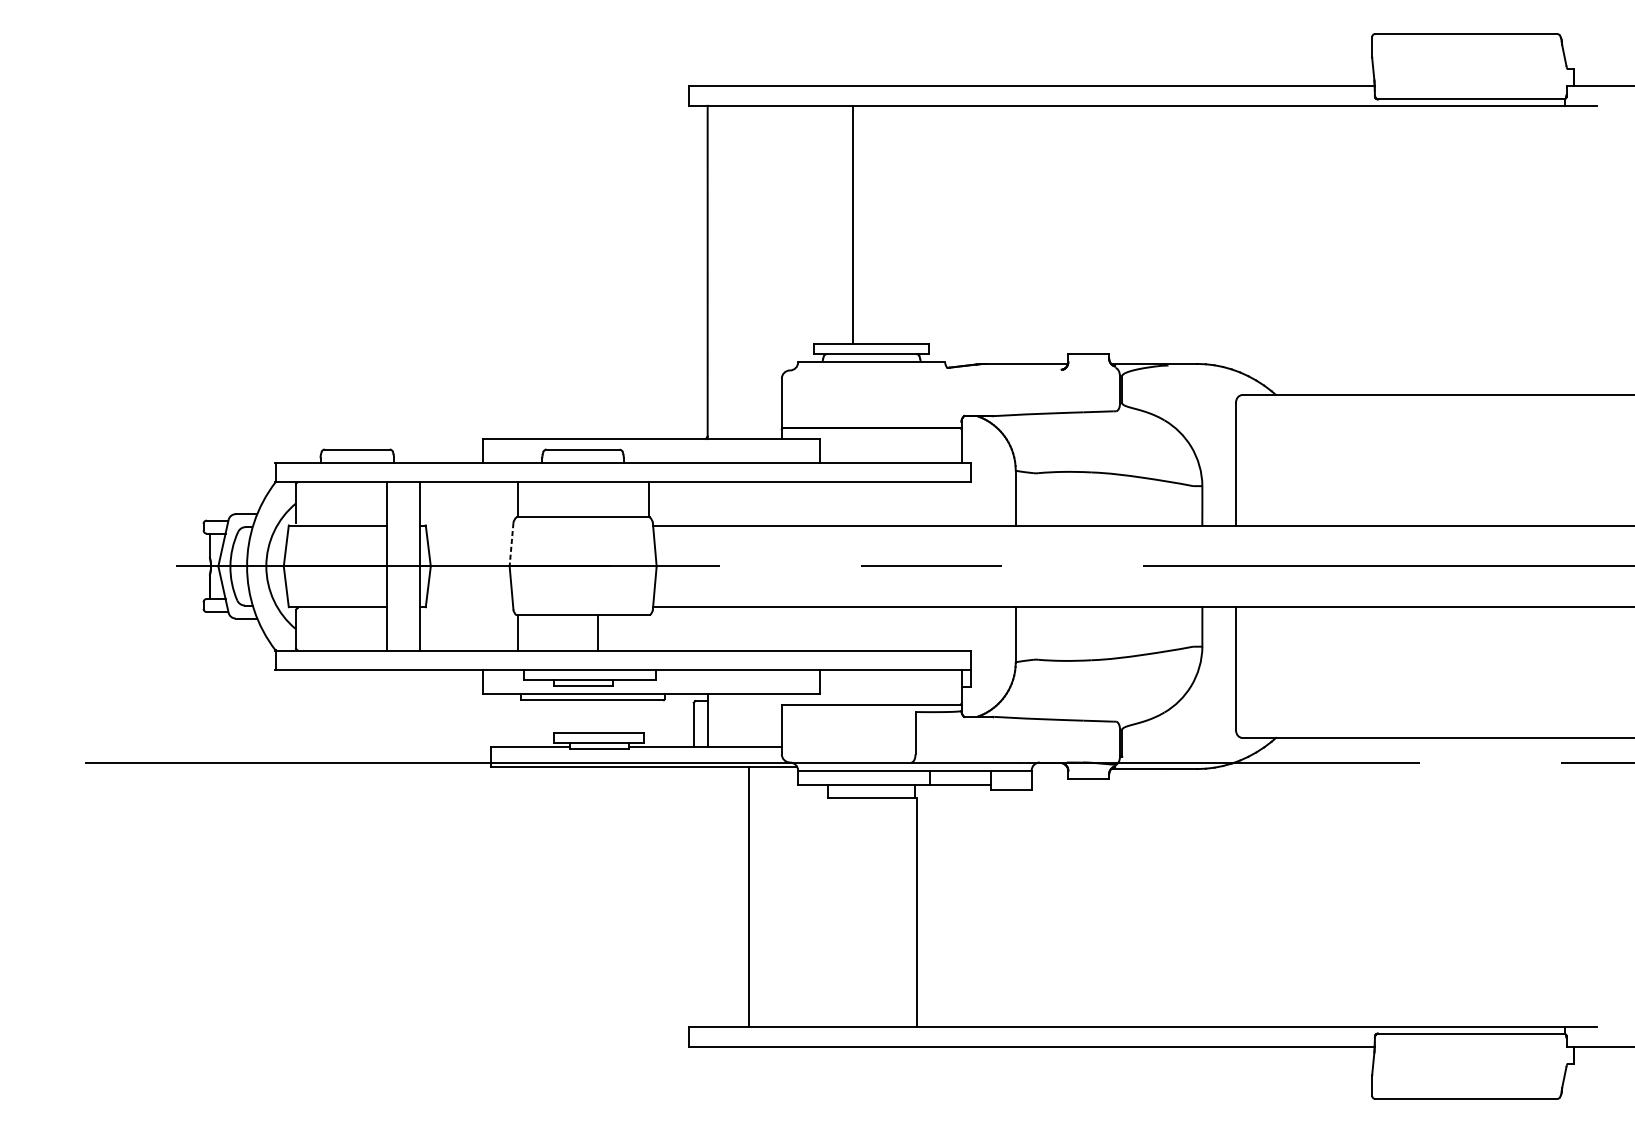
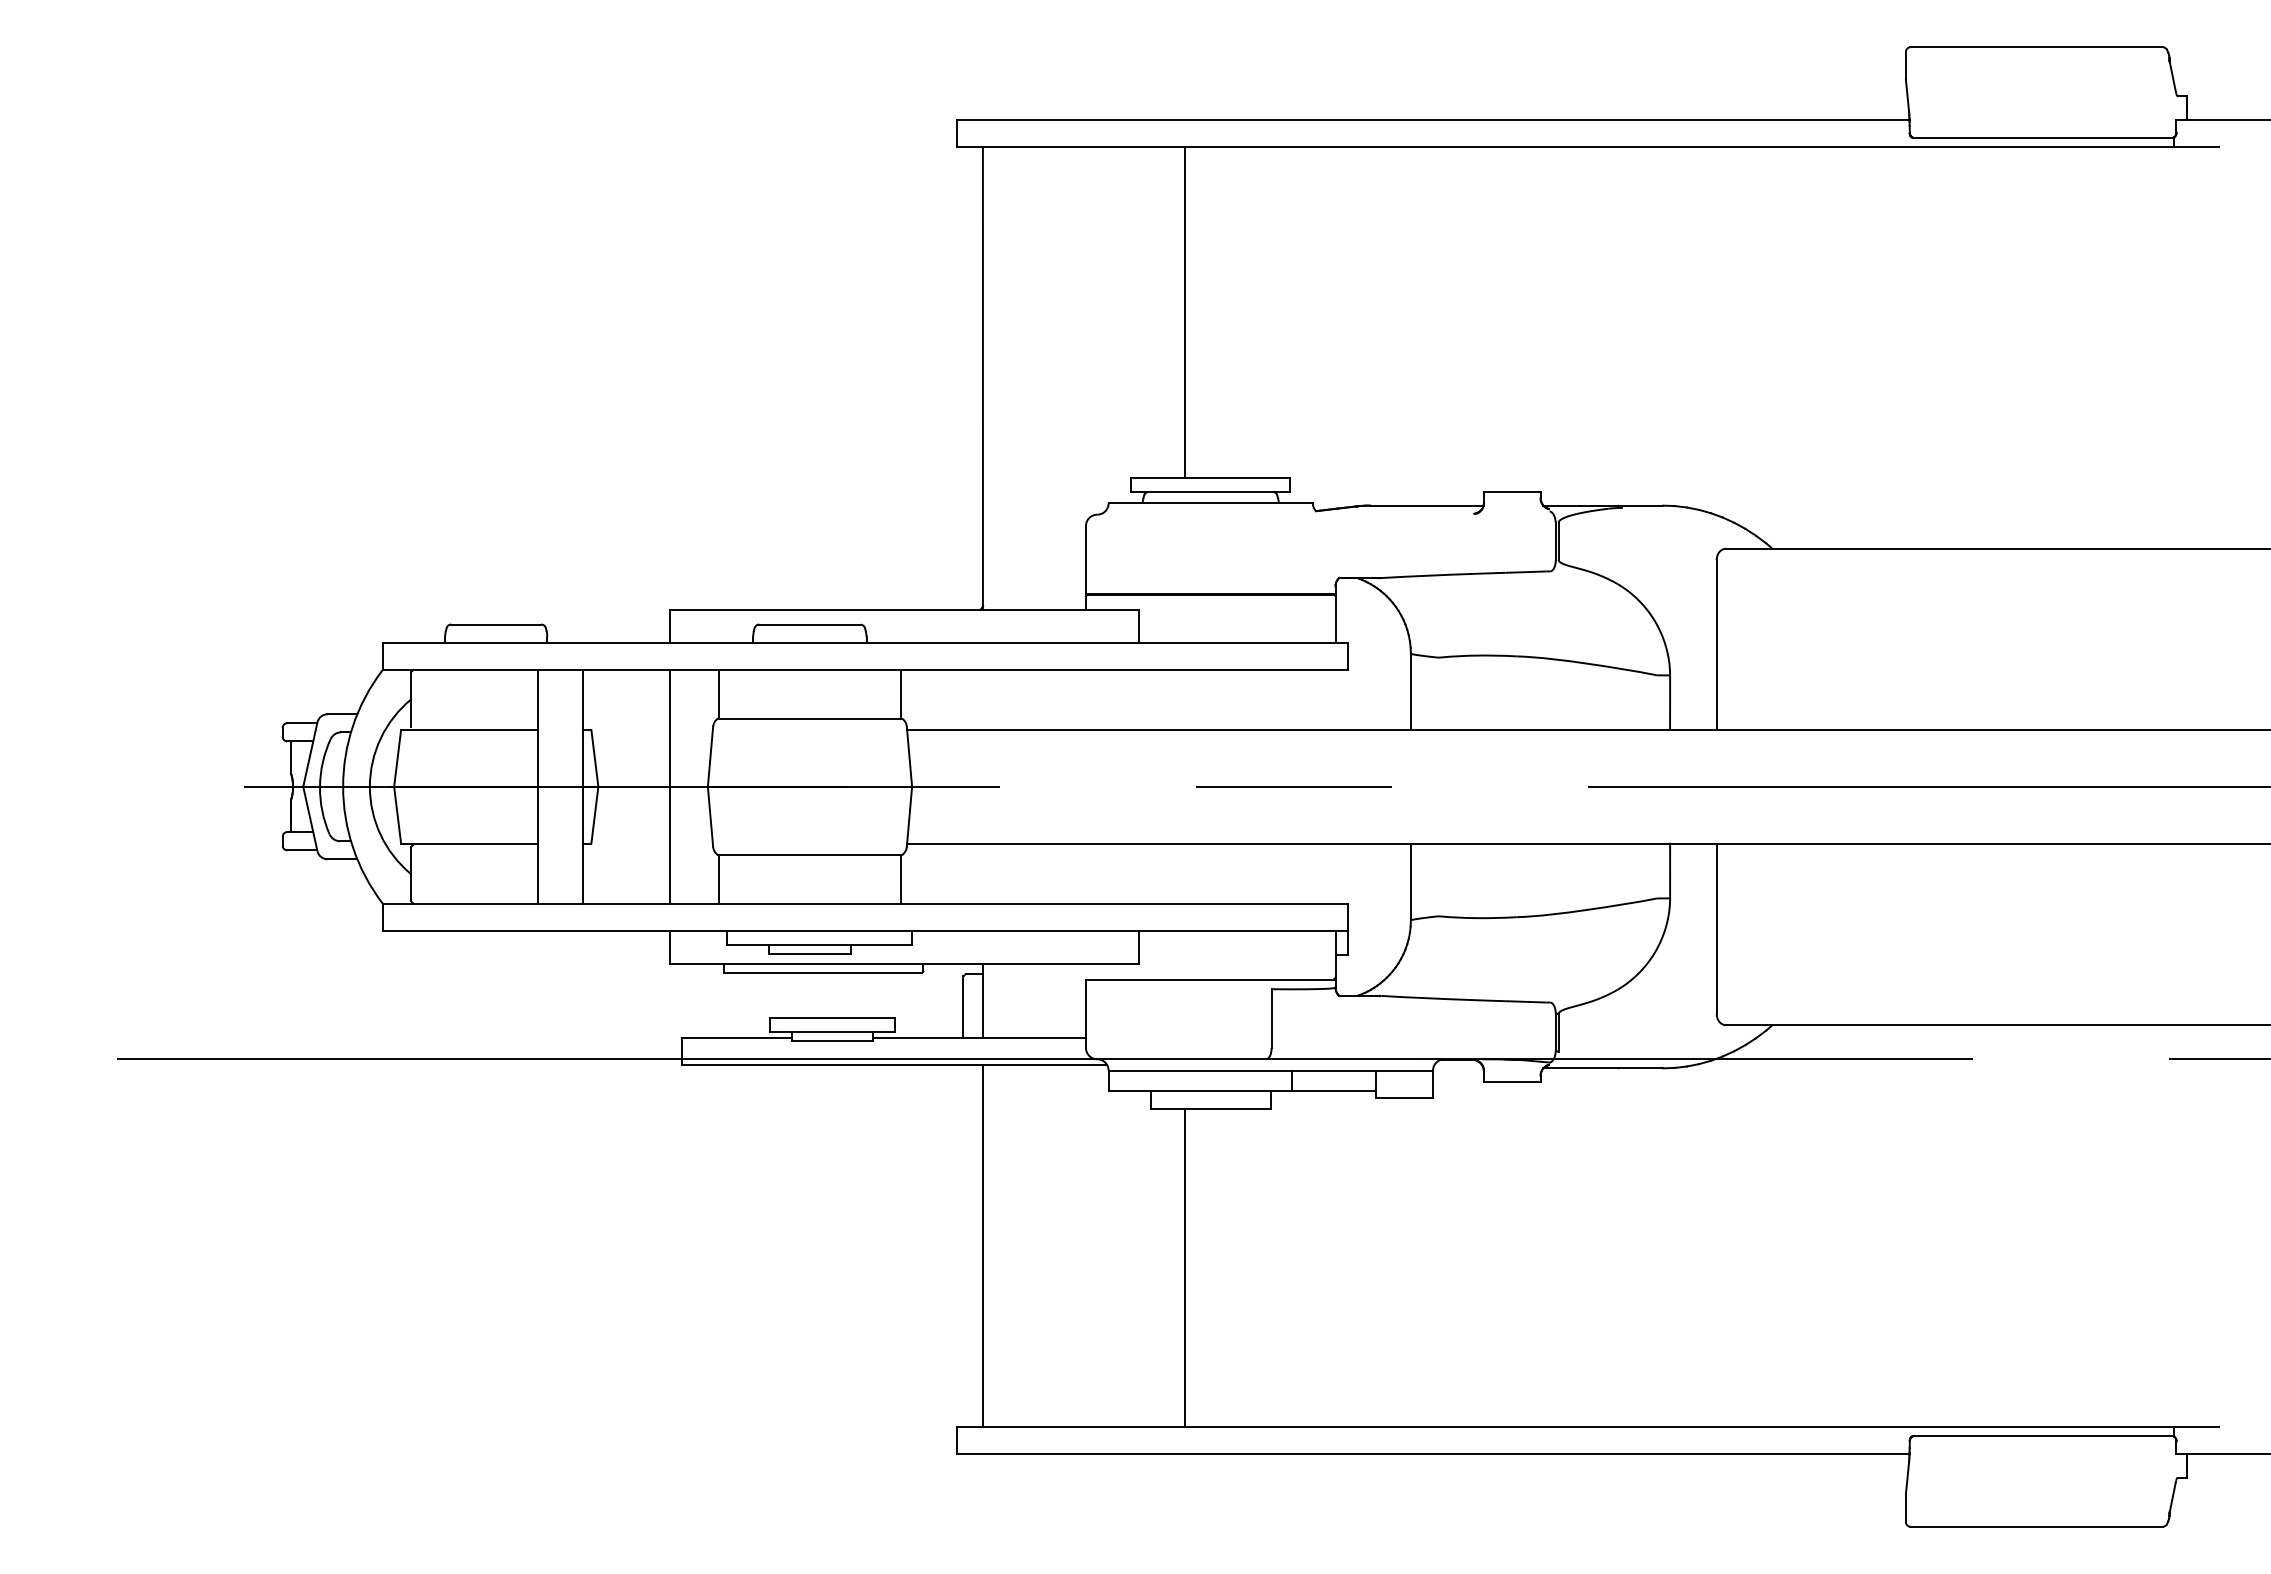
line: (511, 545) -> (710, 757), dashed -> solid
line: (482, 566) -> (670, 786), added
line: (597, 633) -> (900, 879), moved
line: (749, 896) -> (982, 1245), moved
line: (917, 912) -> (1185, 1267), moved

